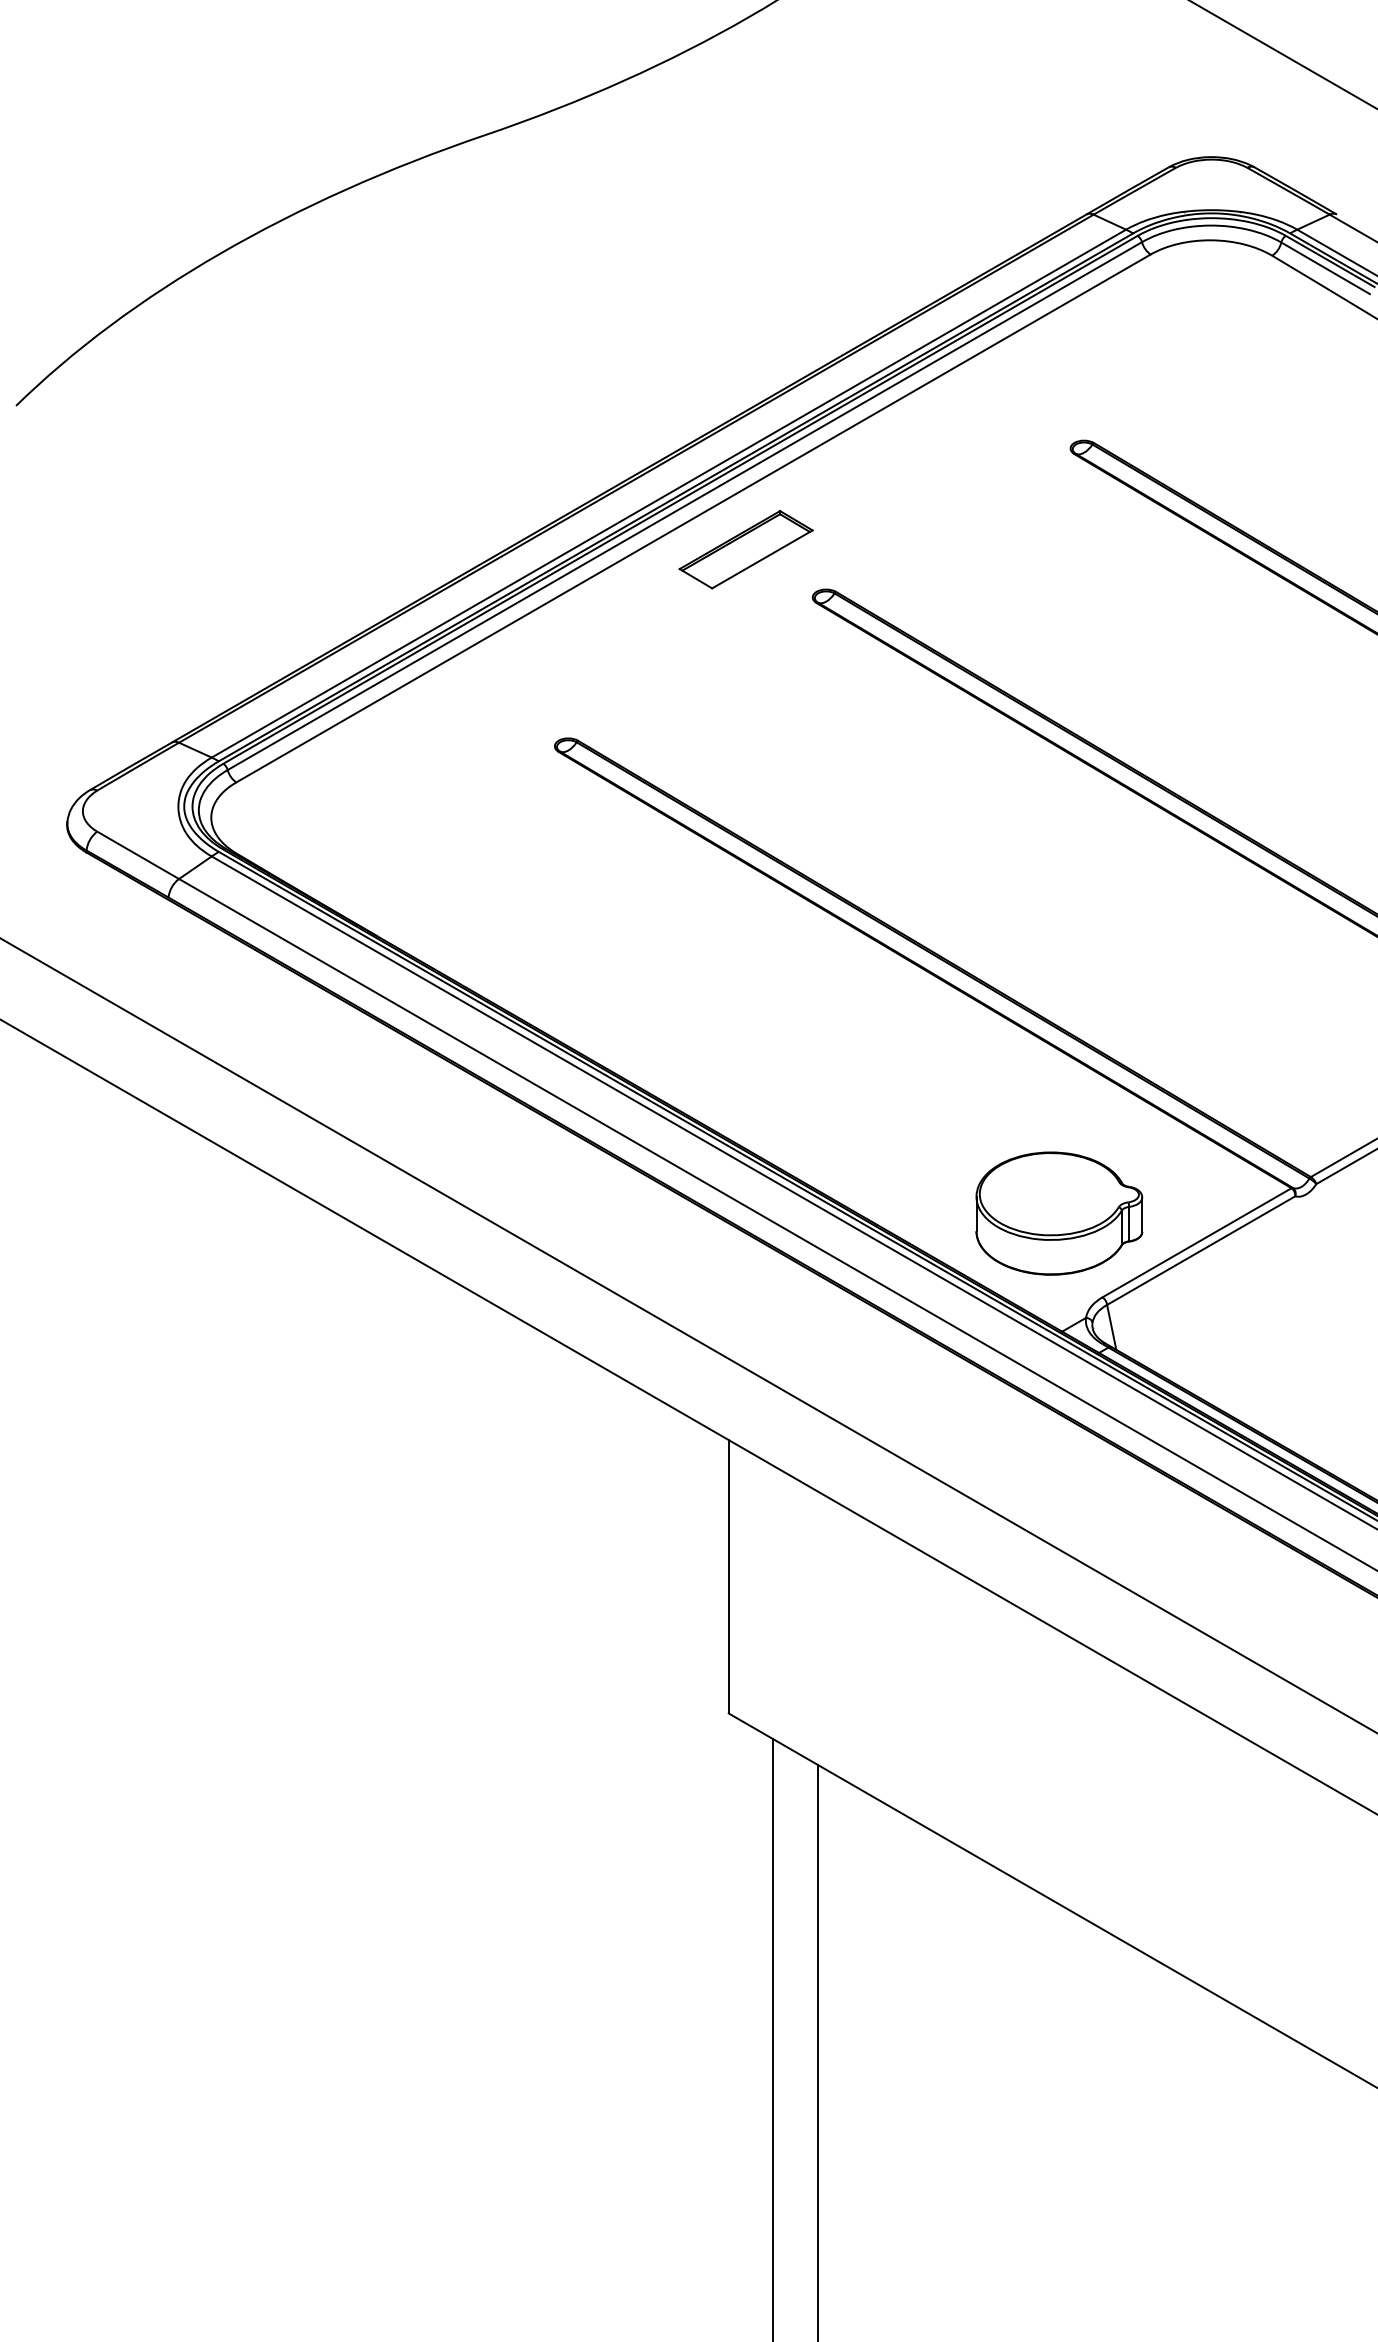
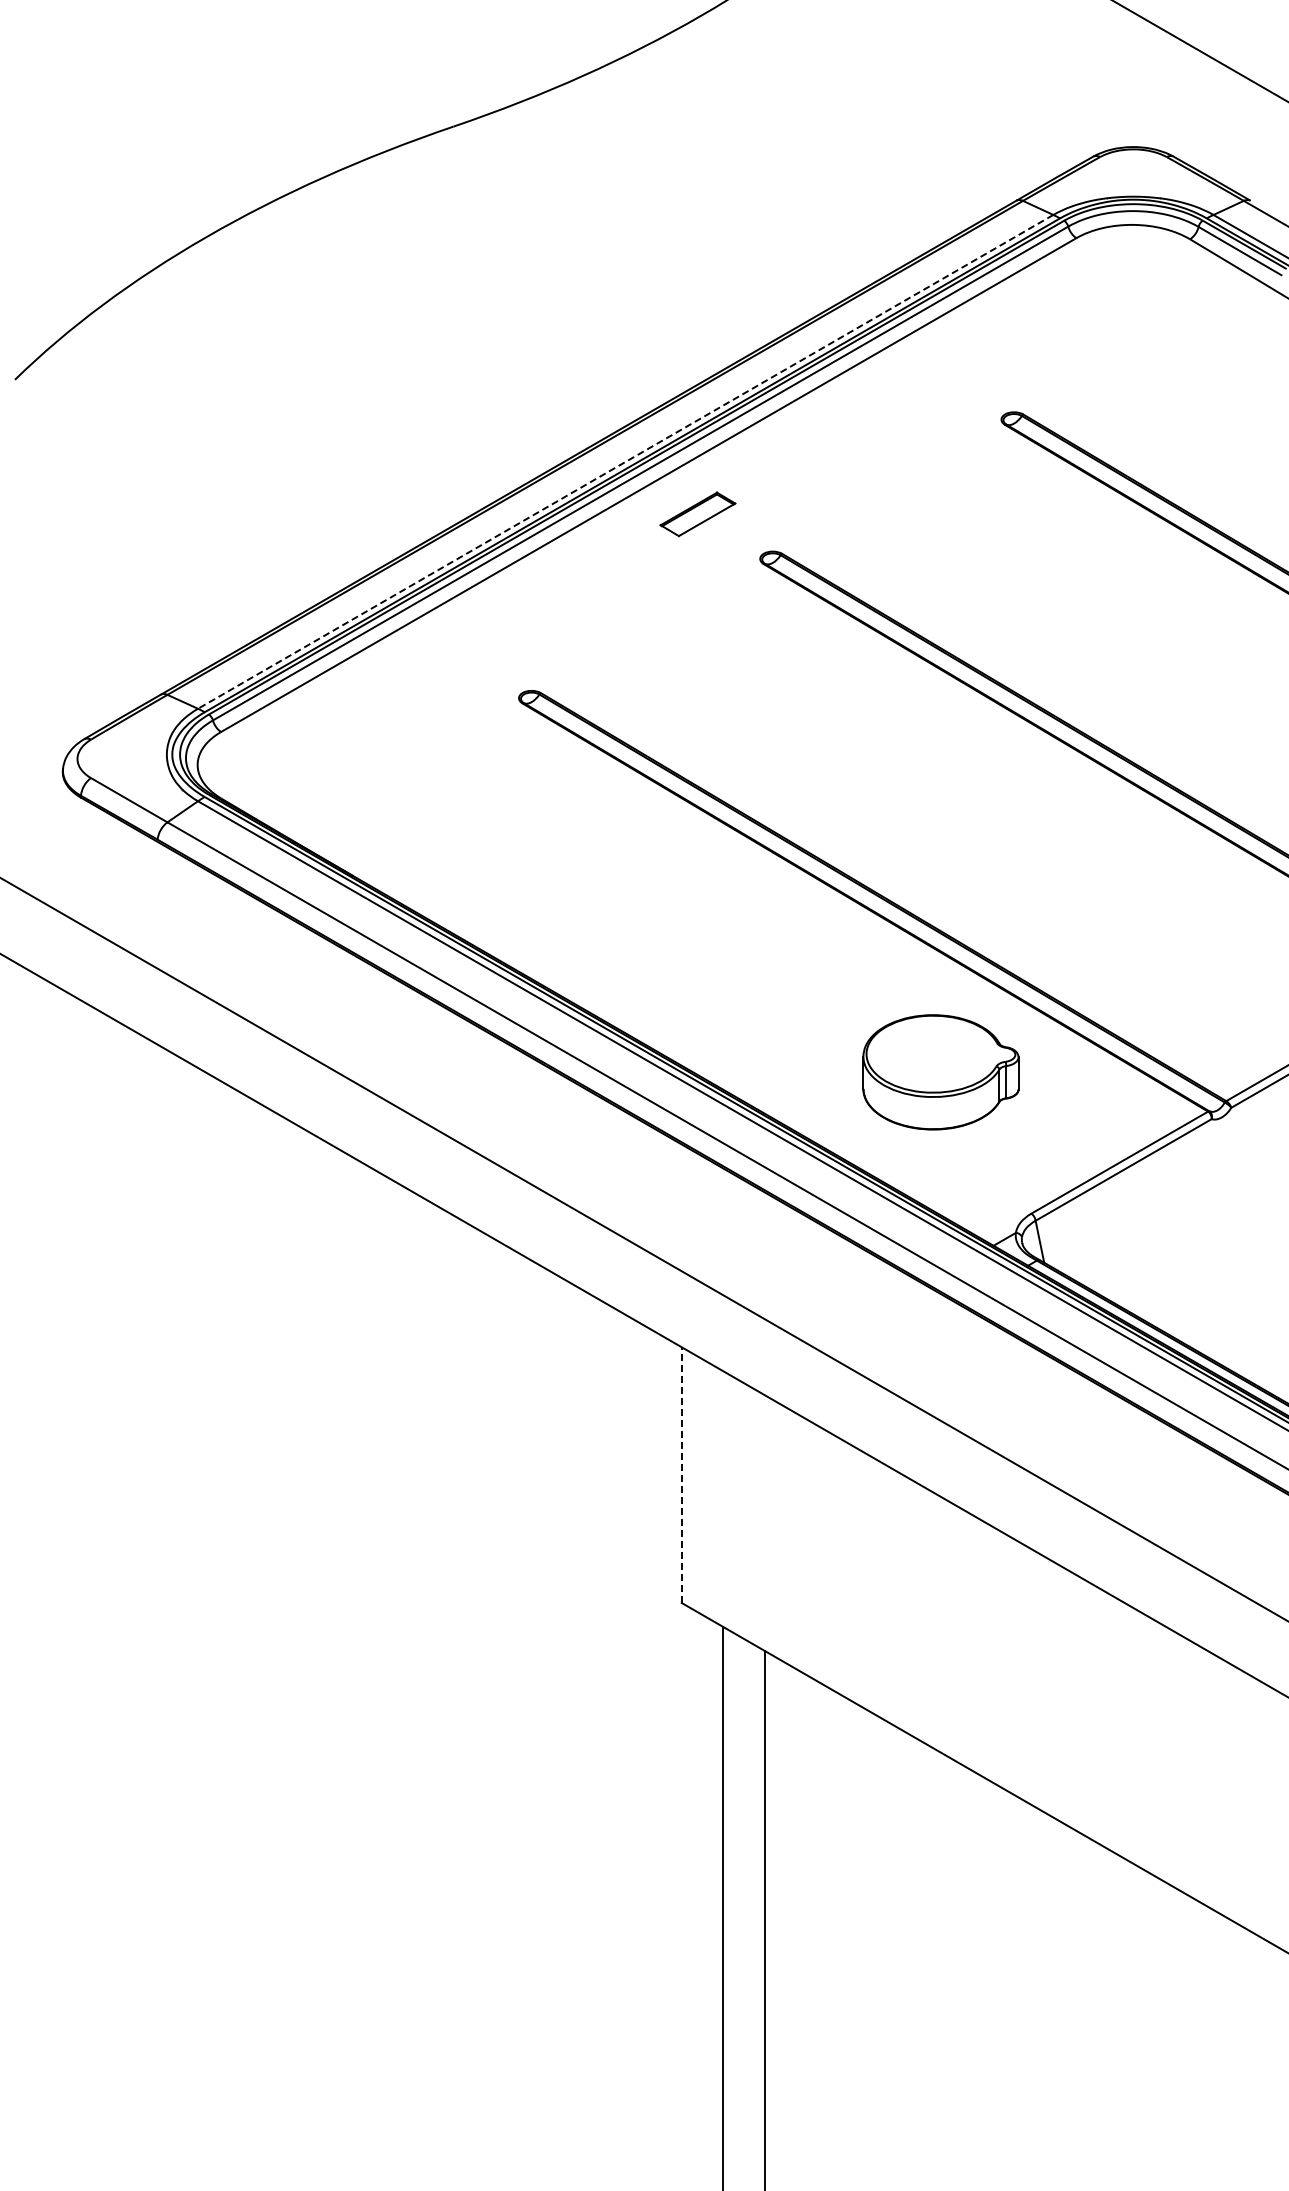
line: (668, 493) -> (625, 461), solid -> dashed
part: (745, 549) -> (697, 514), size x0.6
part: (1058, 1213) -> (940, 1072), moved
line: (728, 1577) -> (681, 1475), solid -> dashed

